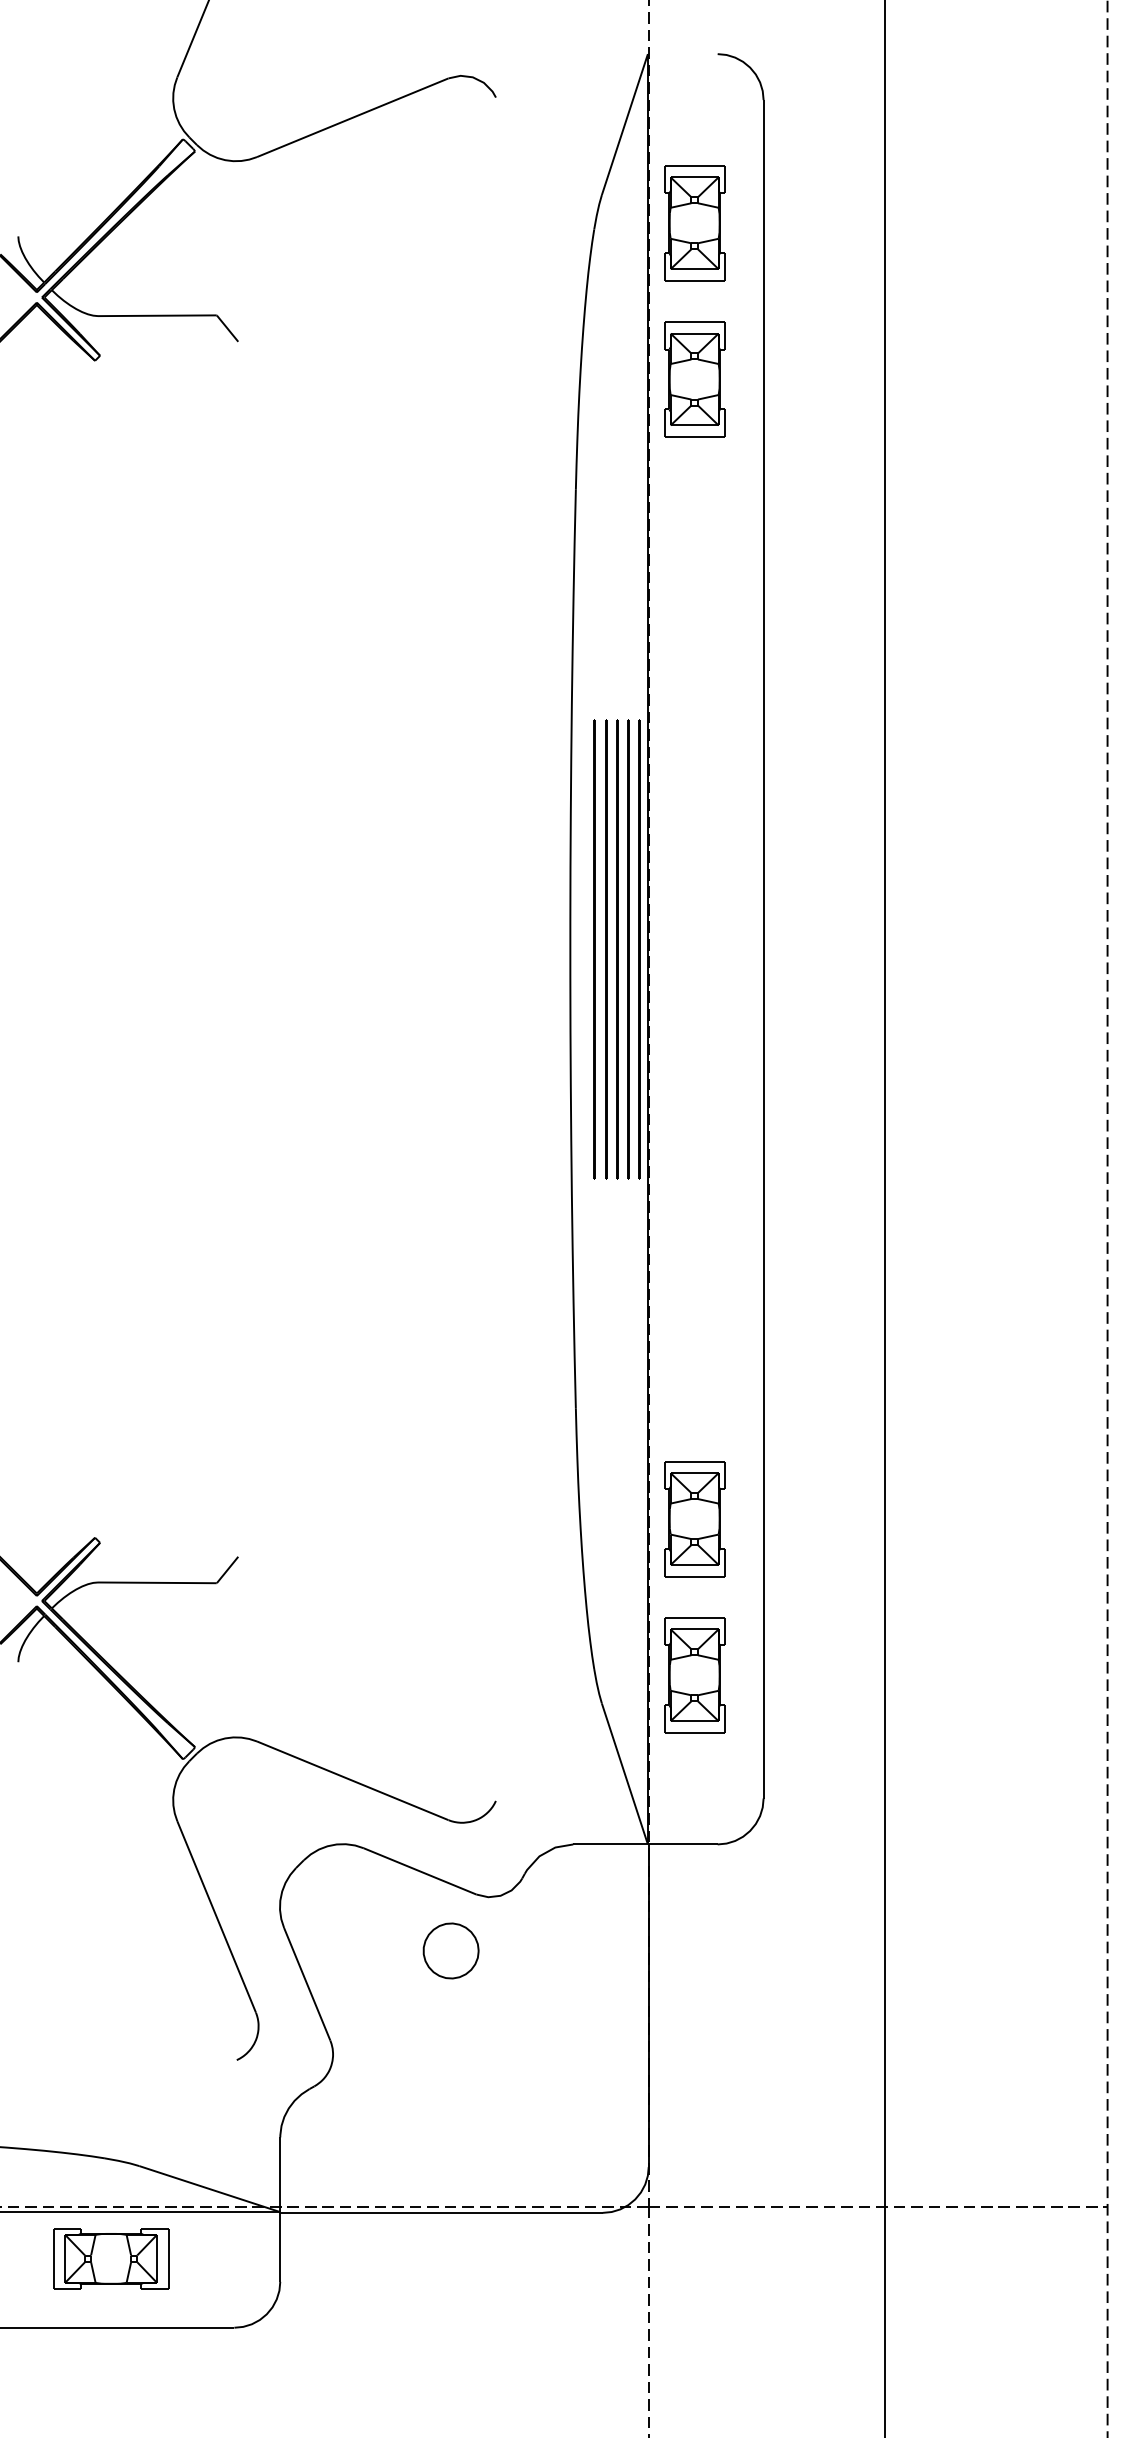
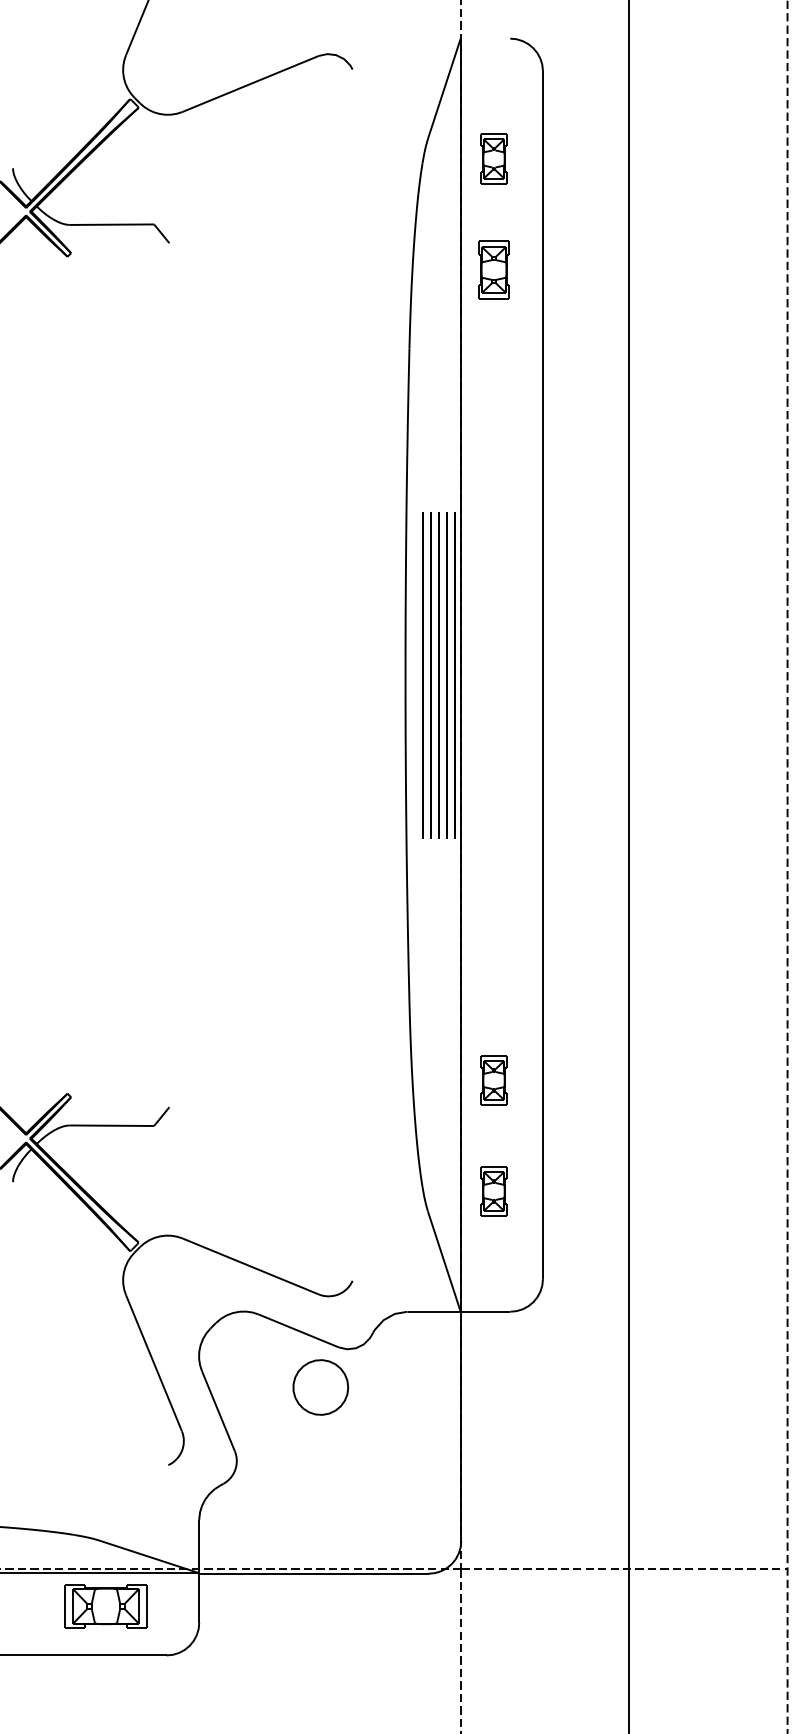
part: (694, 223) -> (493, 159), size x0.6
part: (694, 379) -> (493, 270), size x0.7
part: (694, 1519) -> (493, 1080), size x0.6
part: (694, 1675) -> (493, 1191), size x0.6
part: (450, 1950) -> (320, 1387), size x1.4
part: (111, 2258) -> (106, 1606), moved

